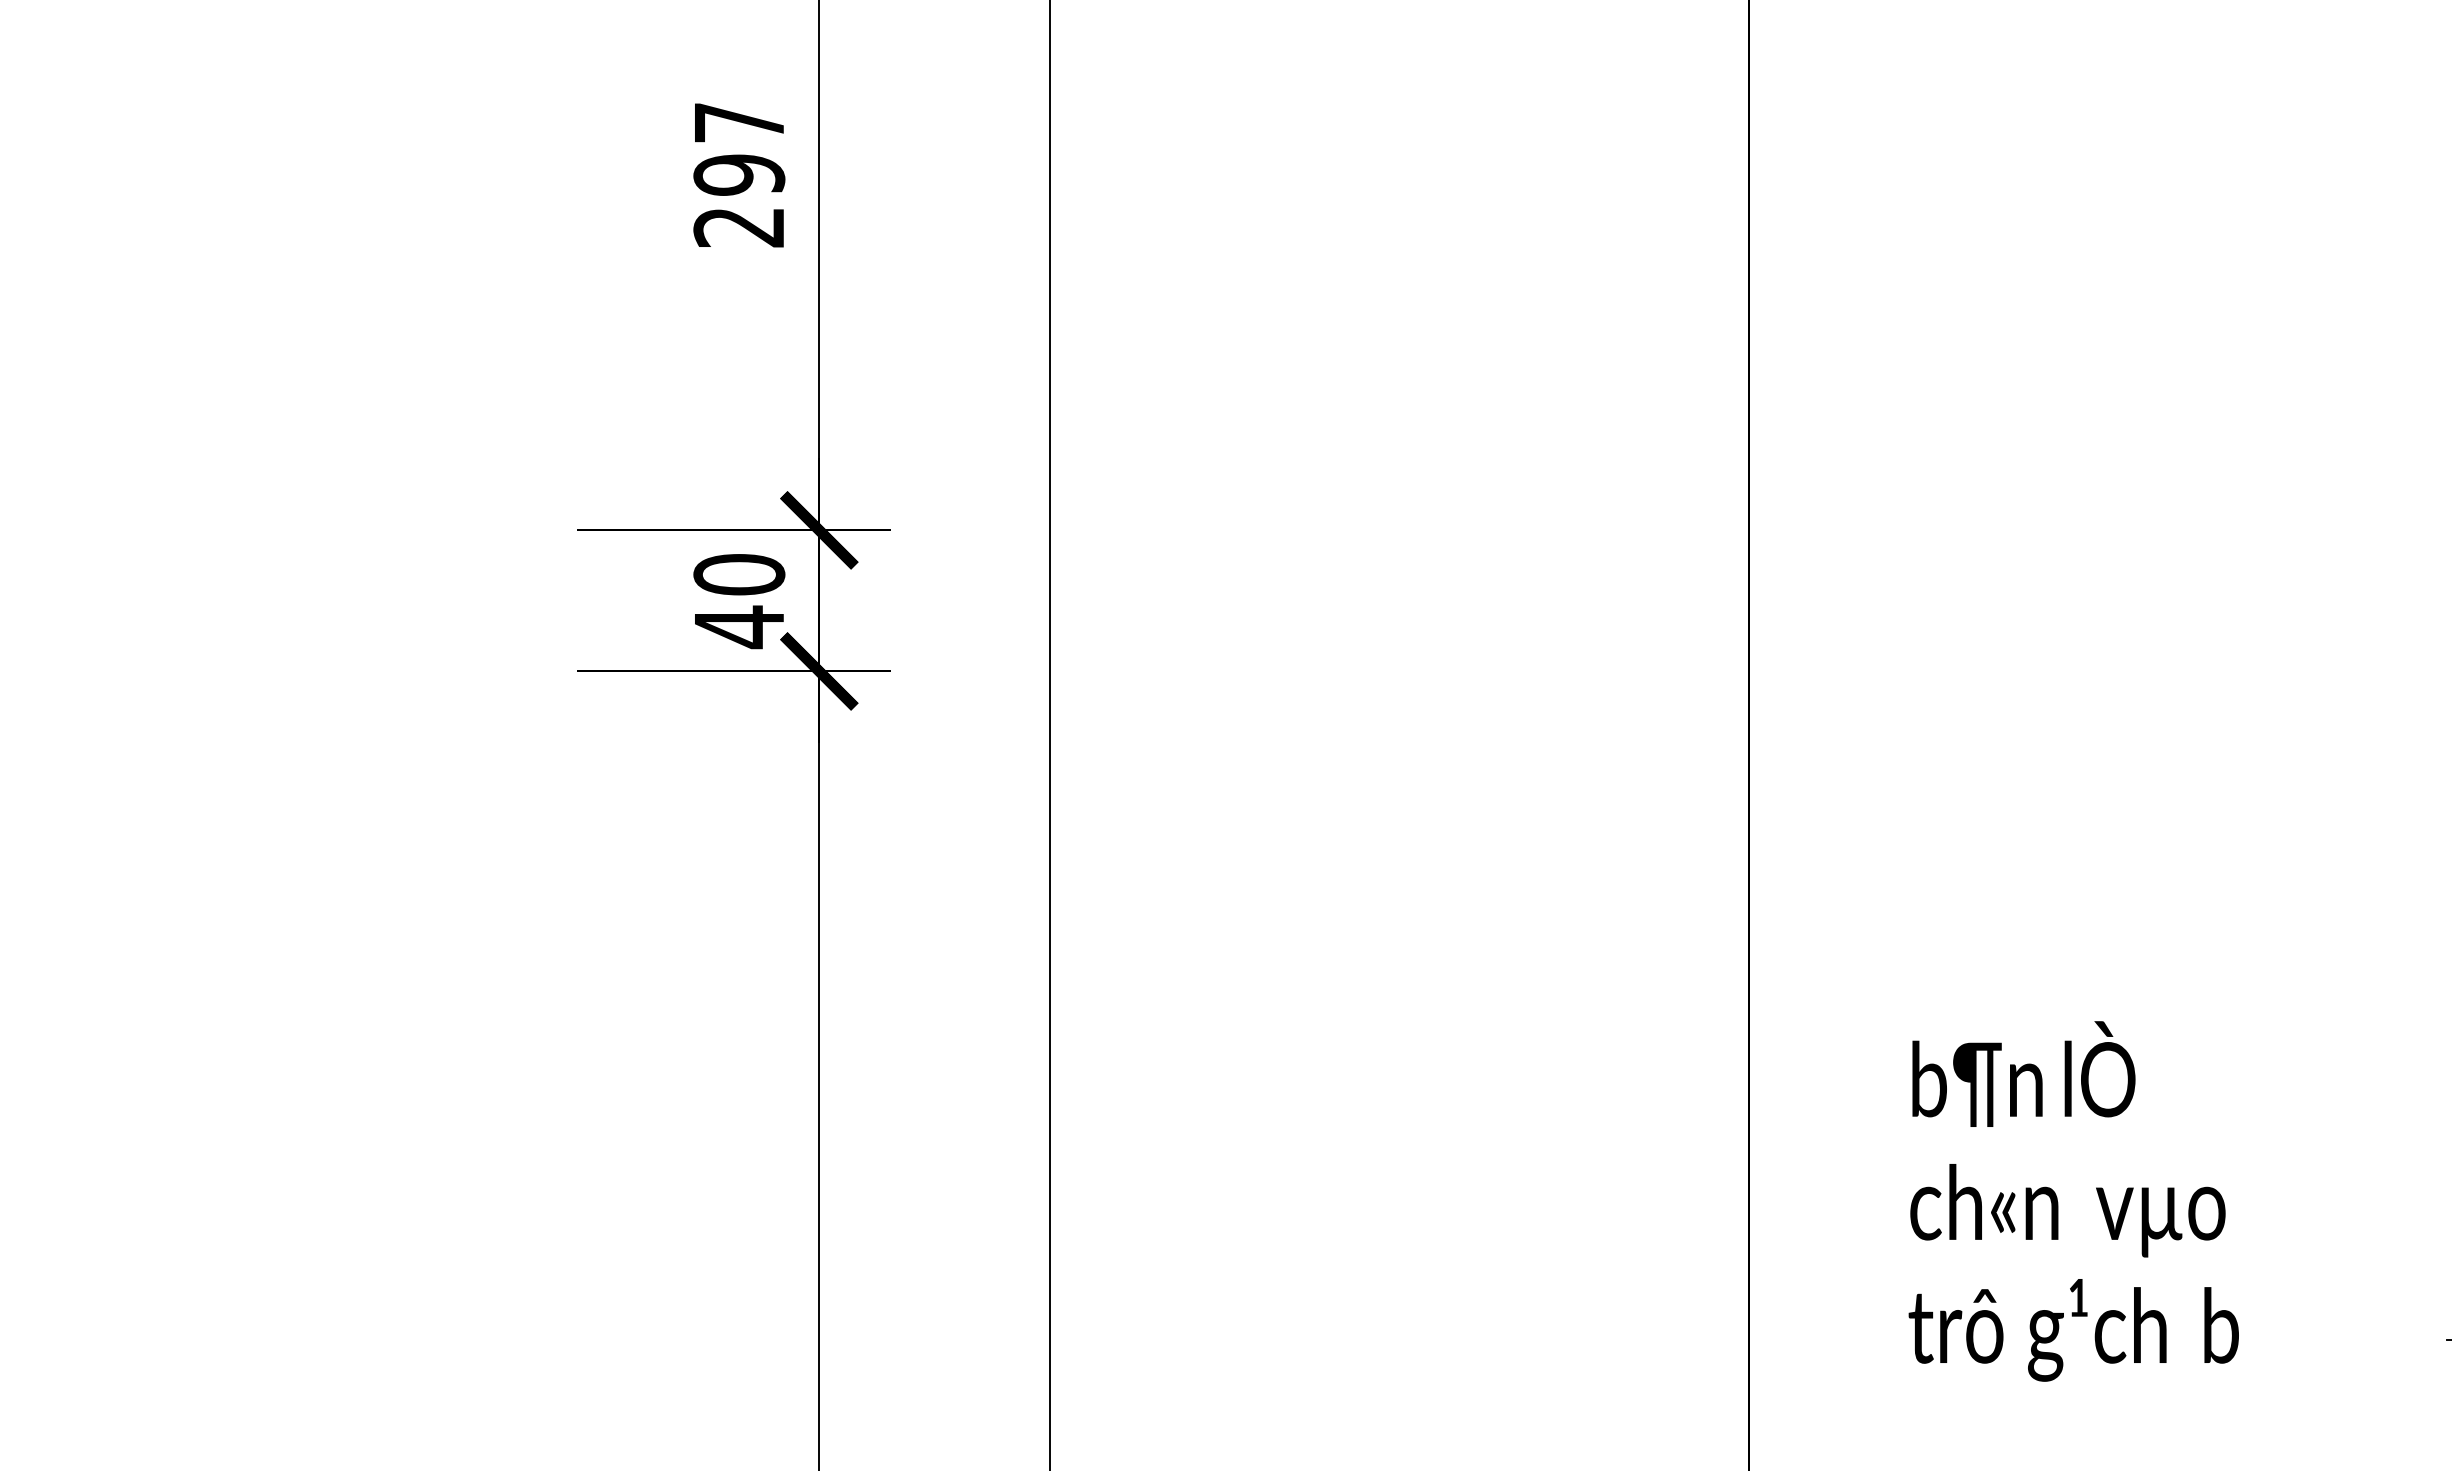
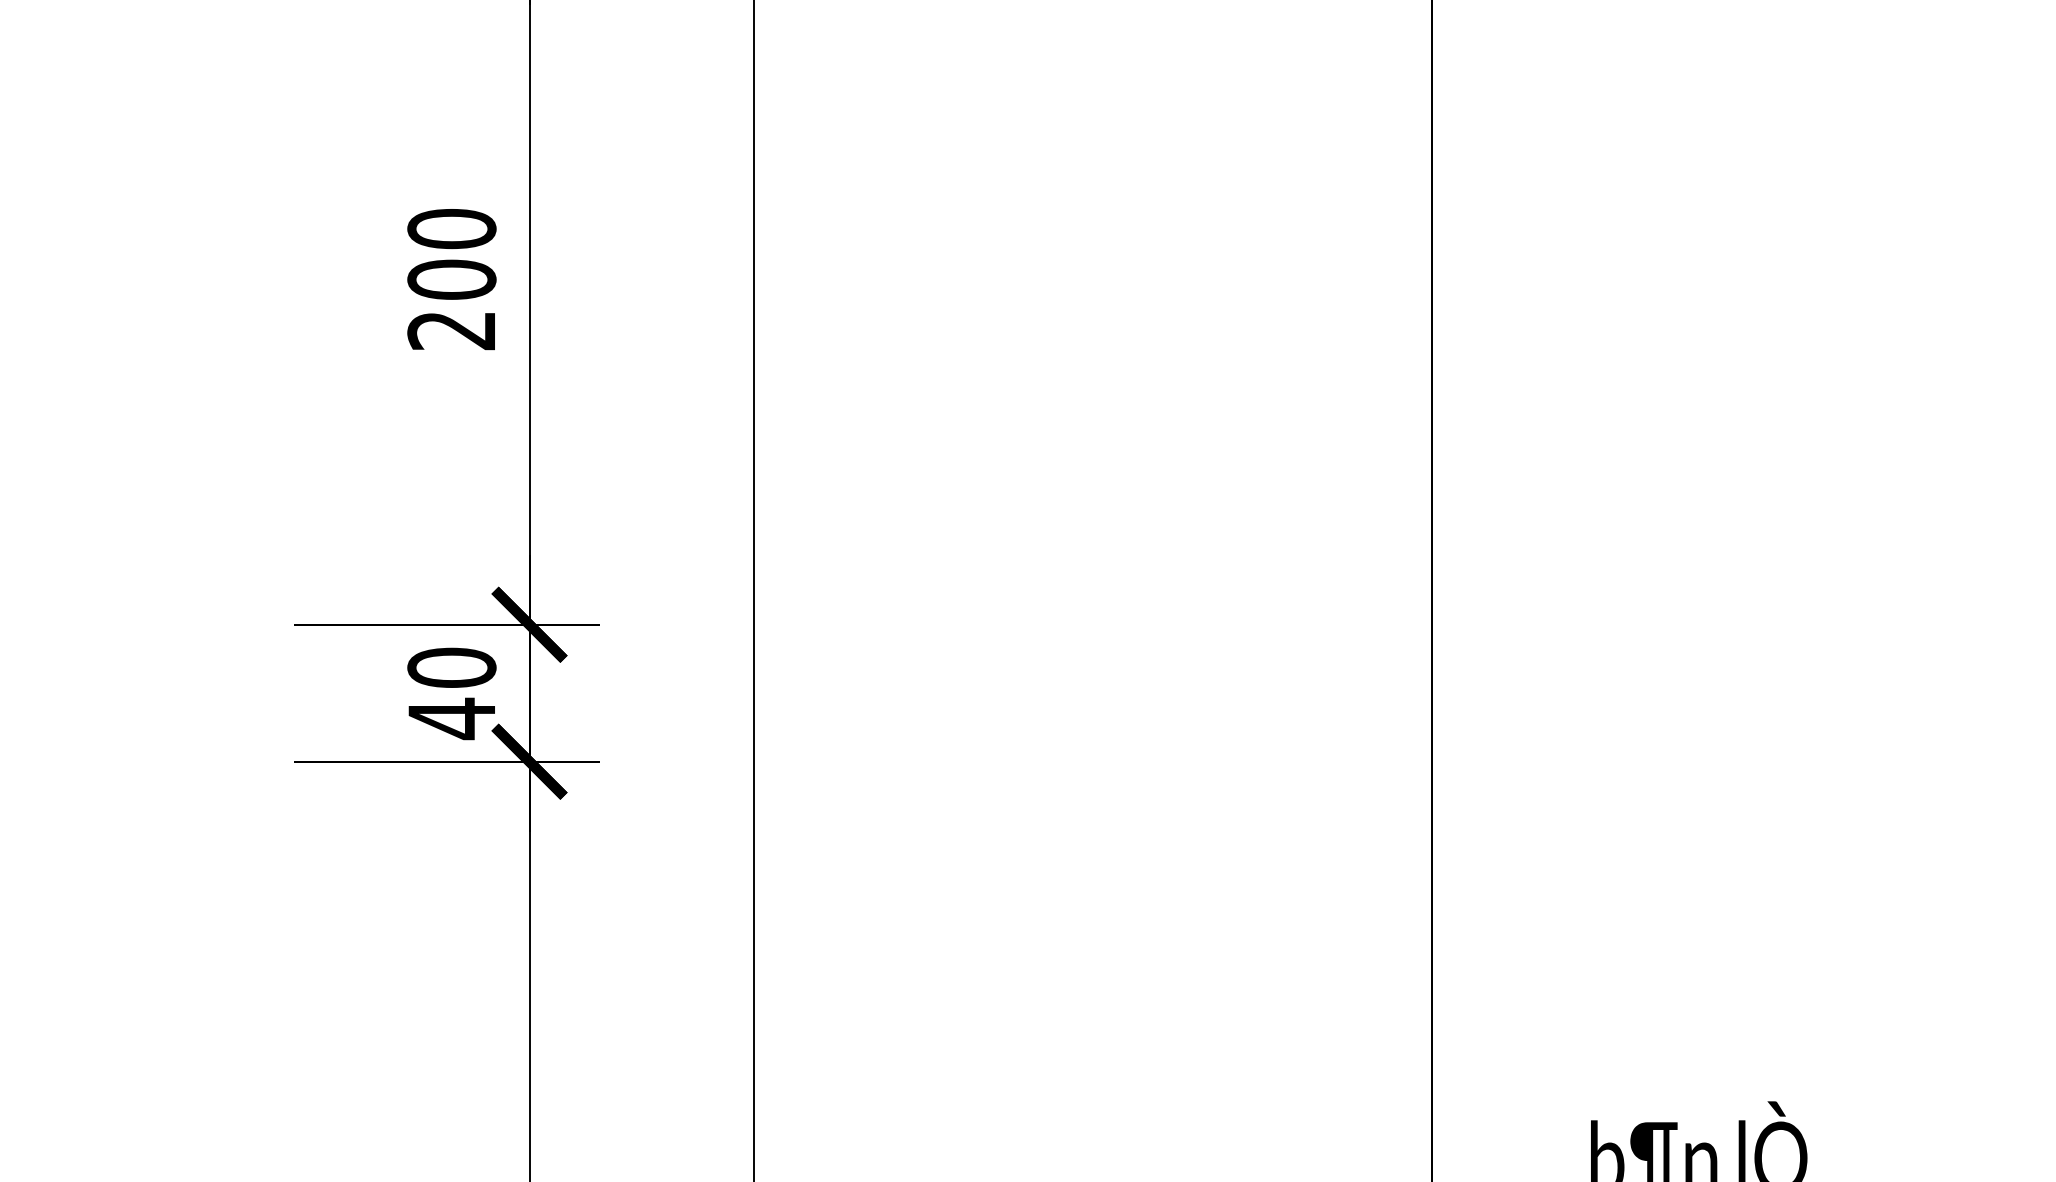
text: (739, 148) -> (452, 254), 297 -> 200

